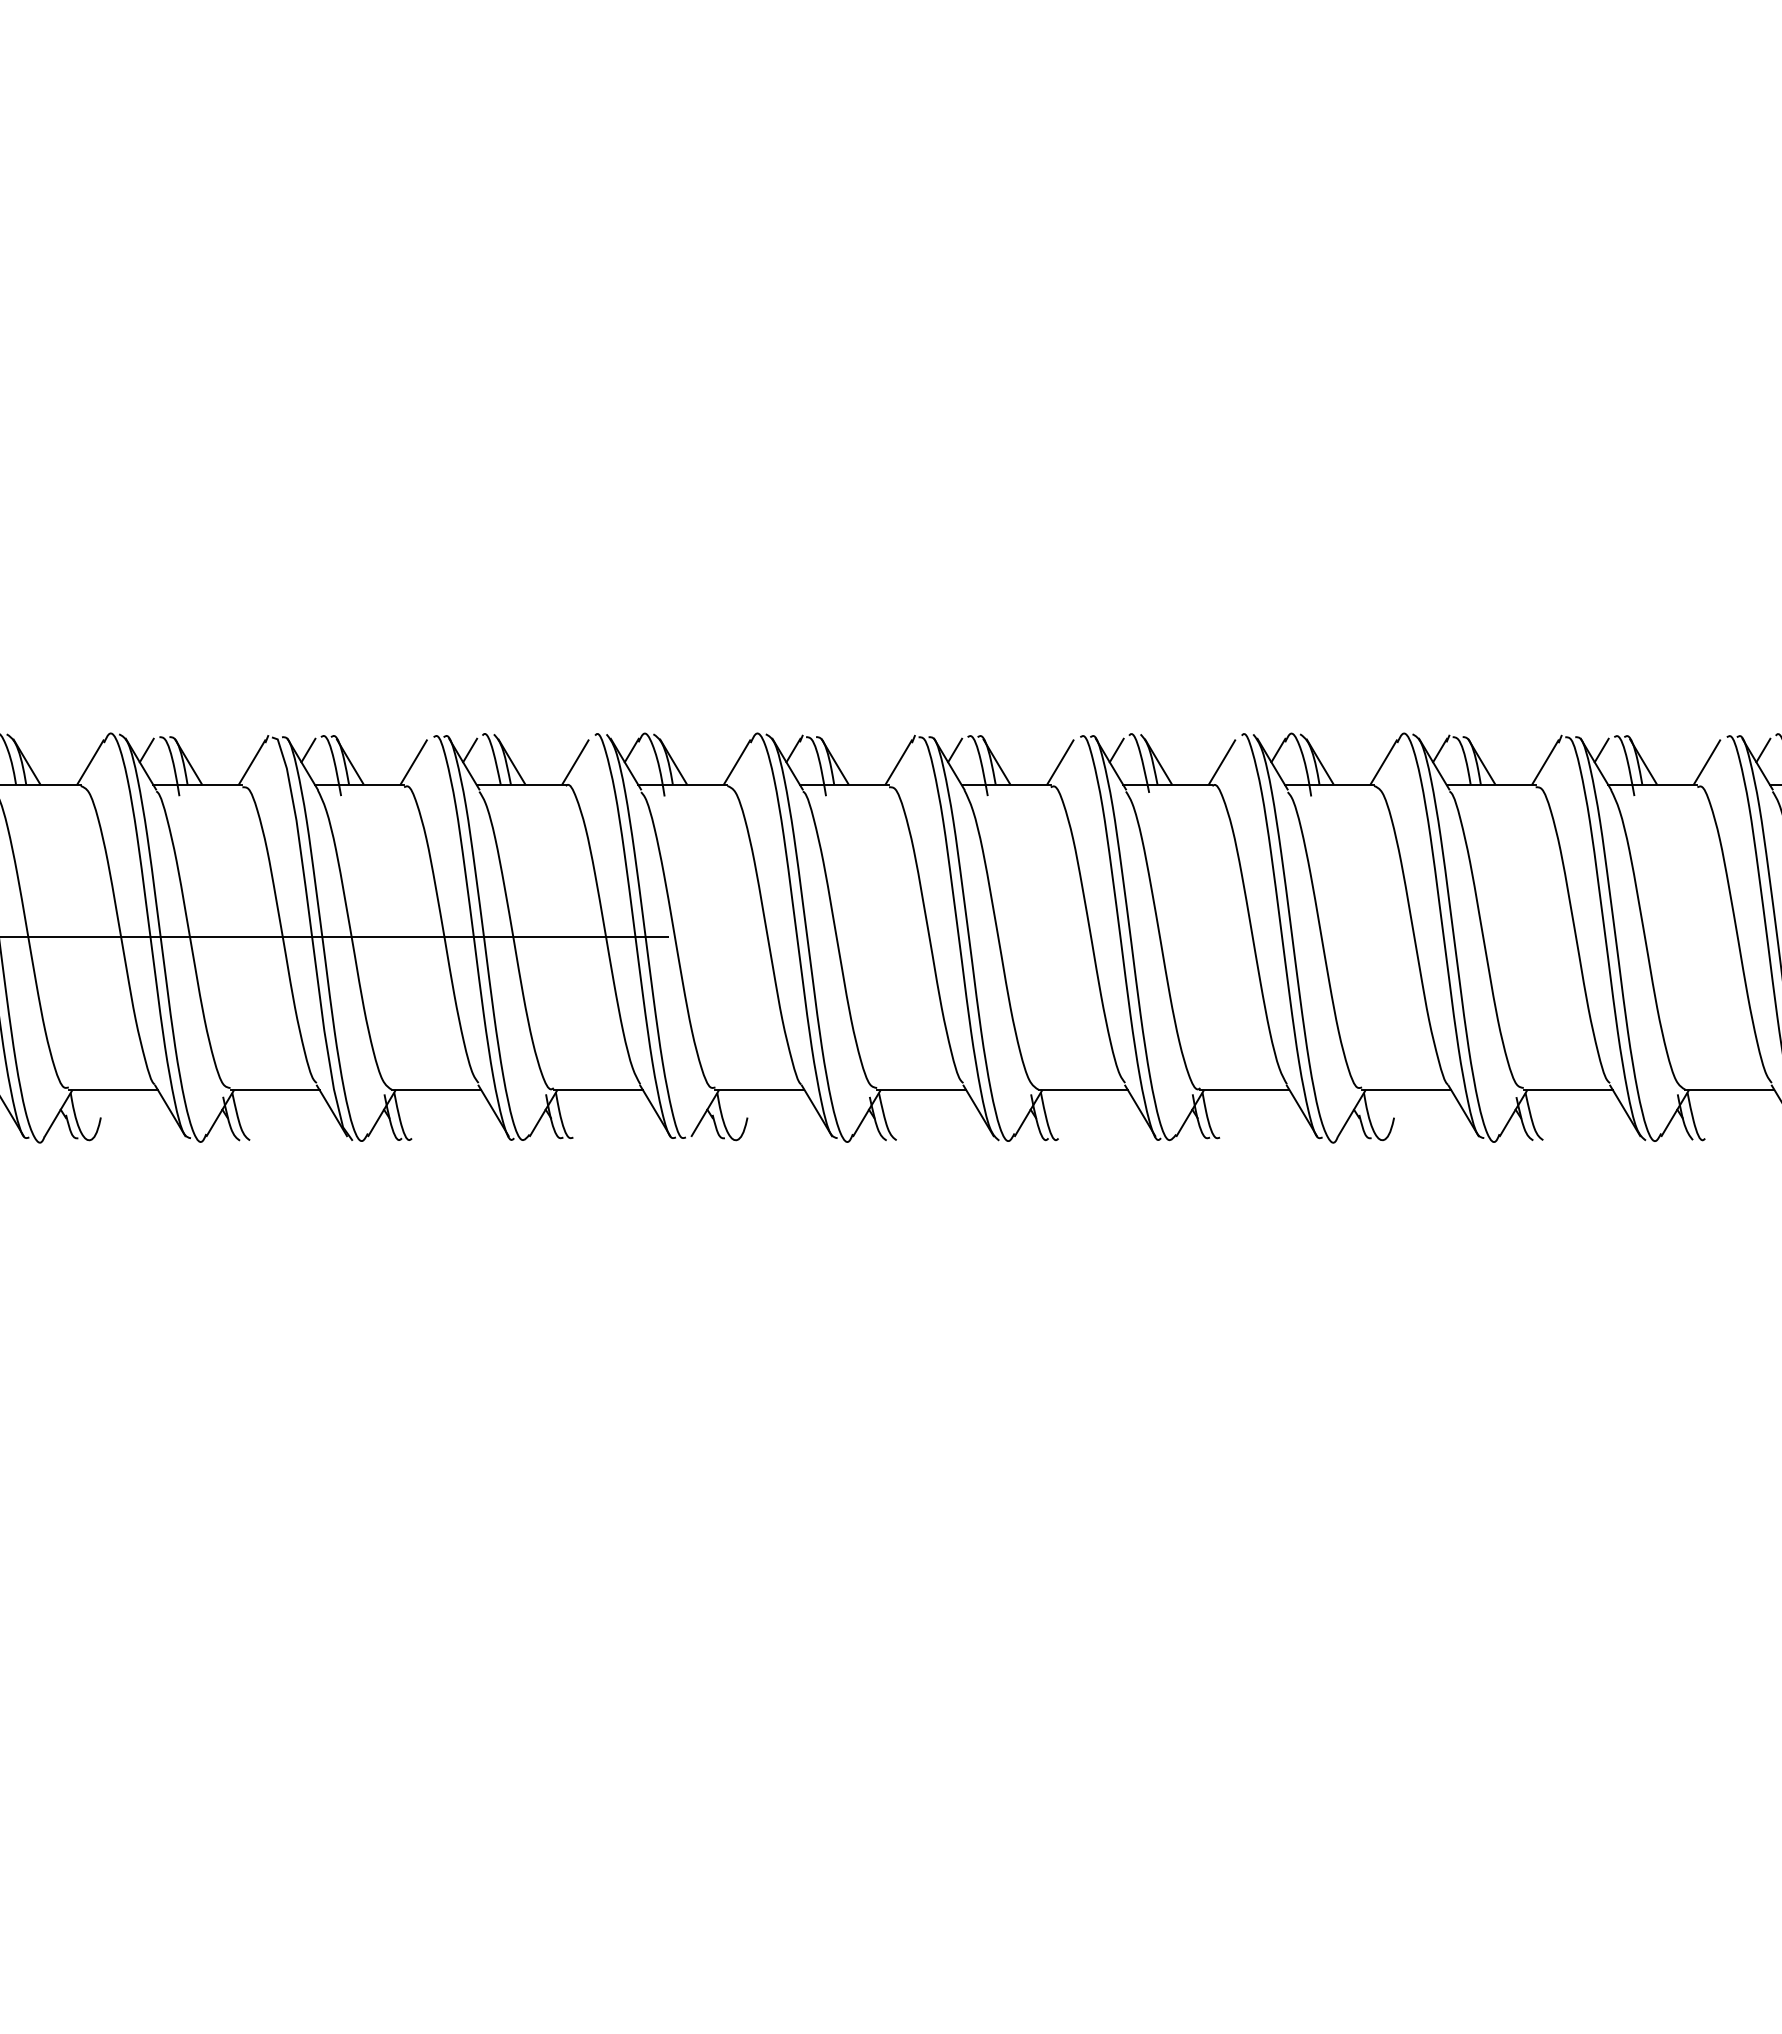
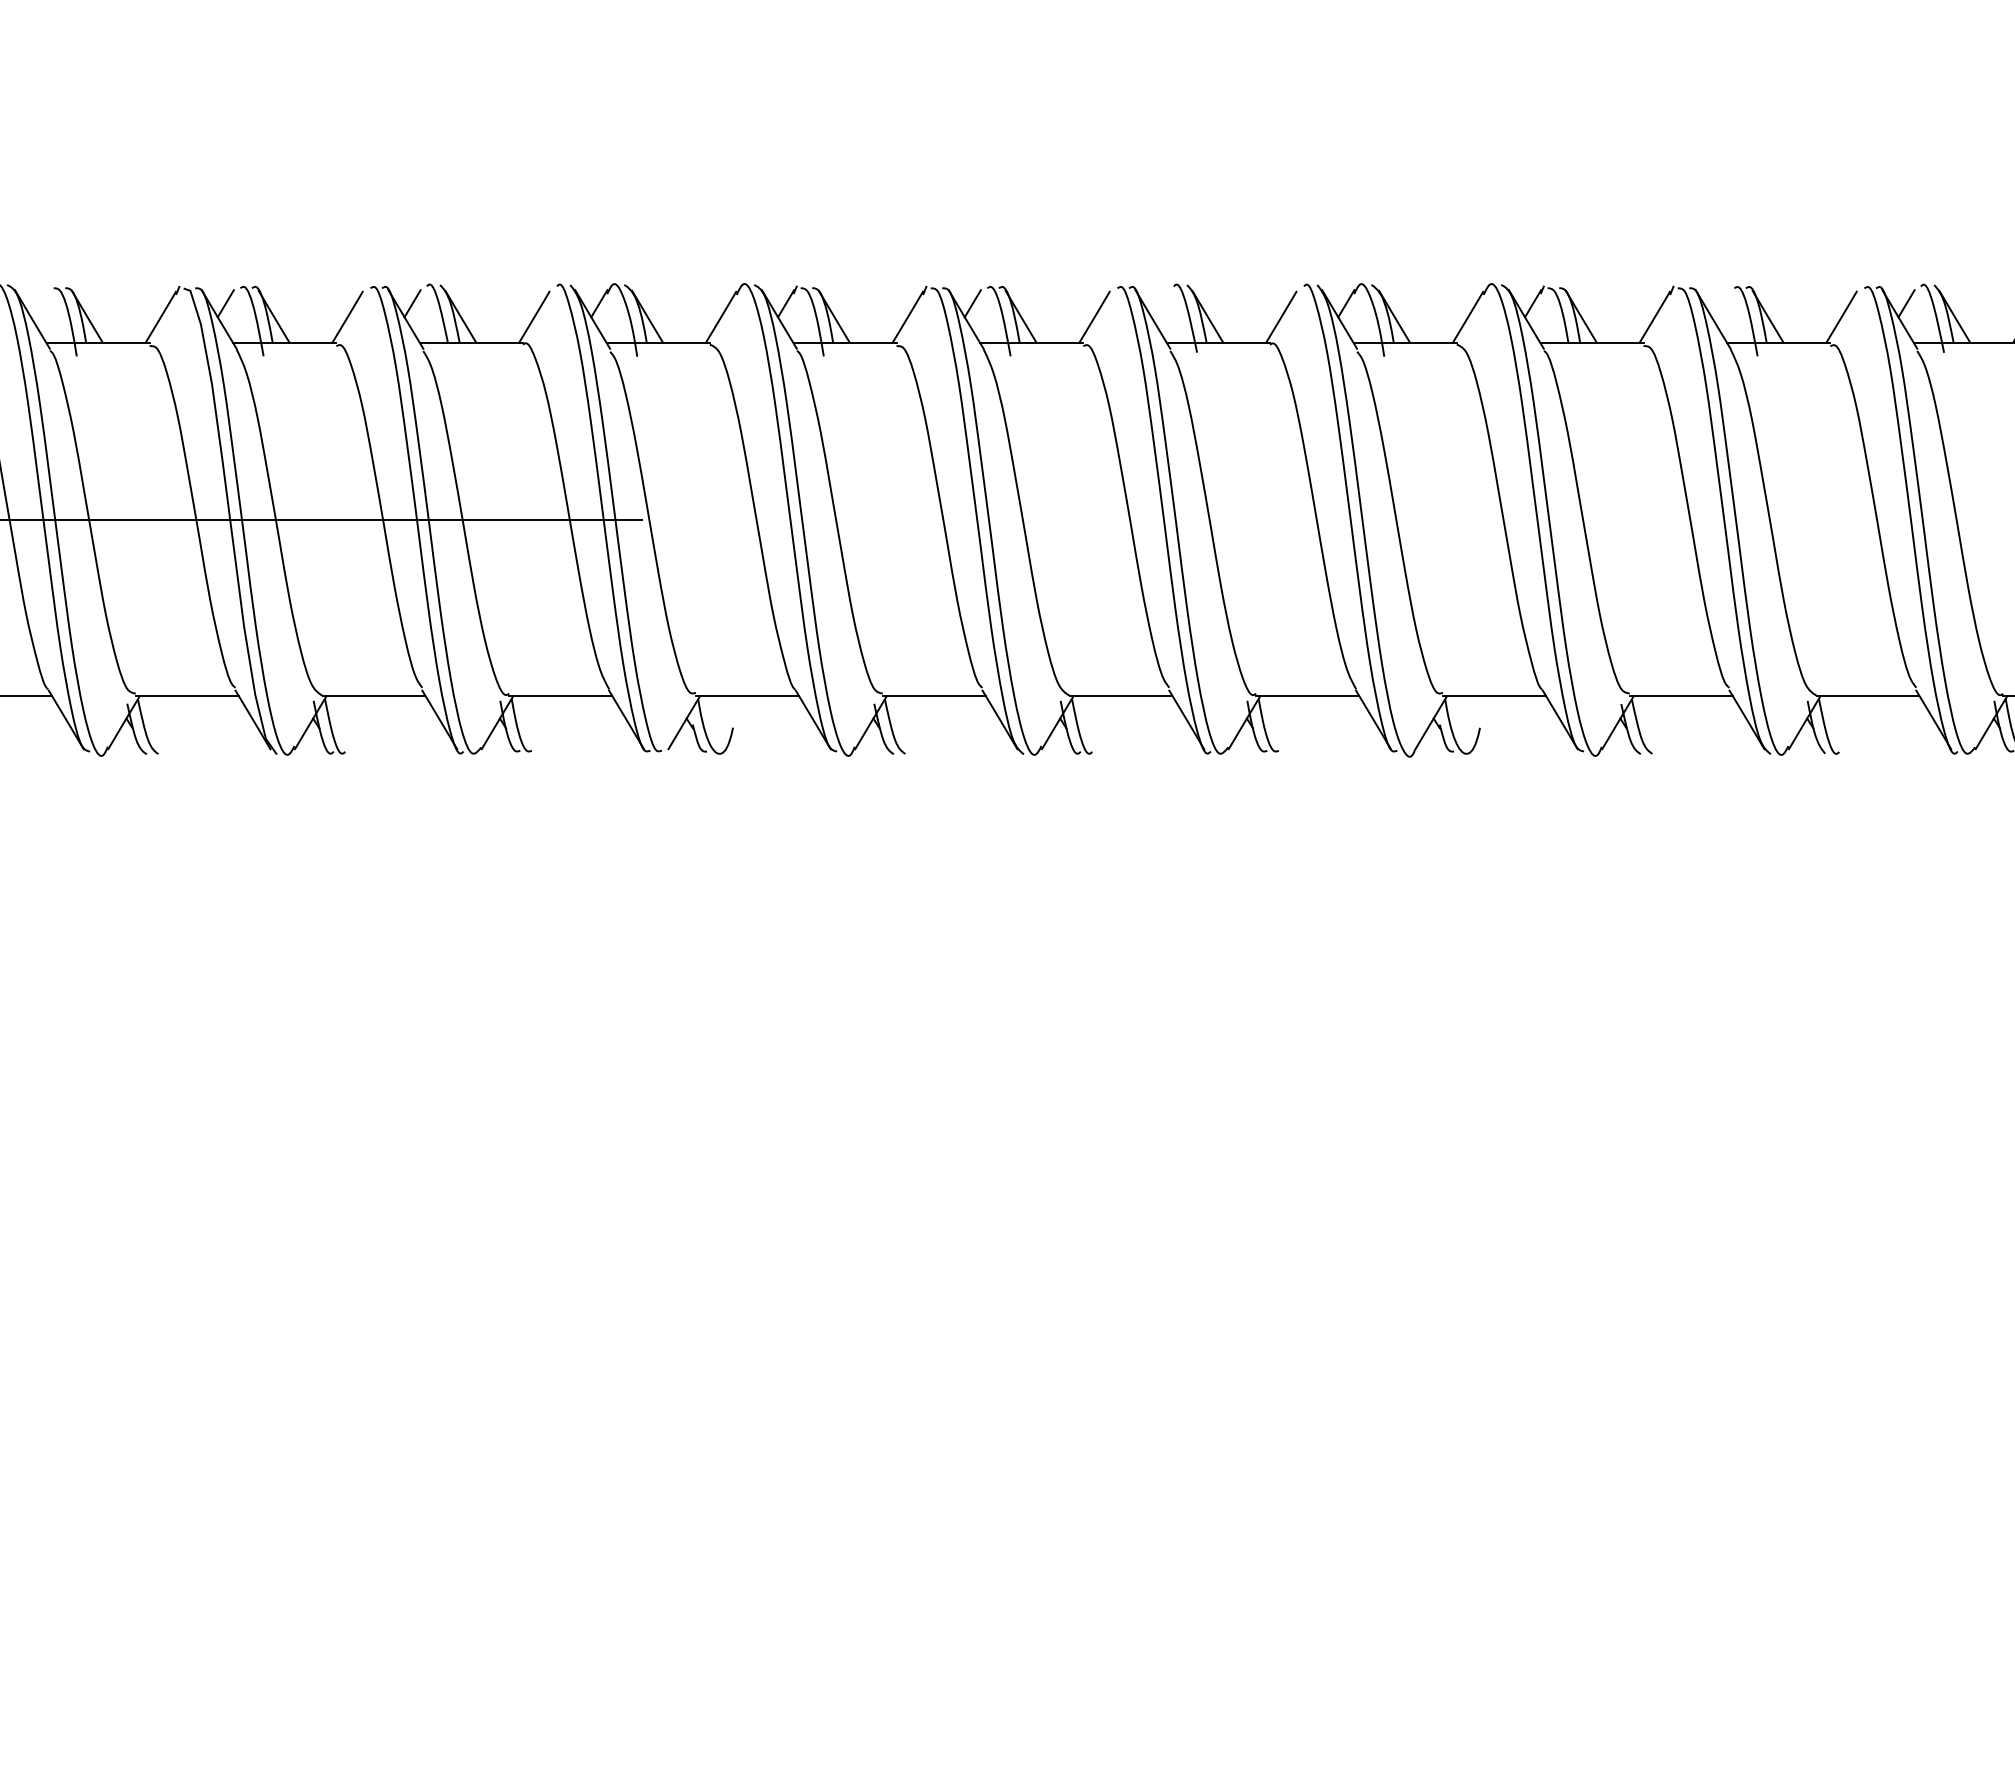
line: (146, 750) -> (38, 303), removed
line: (1116, 750) -> (1159, 303), removed
line: (1601, 750) -> (1719, 303), removed

